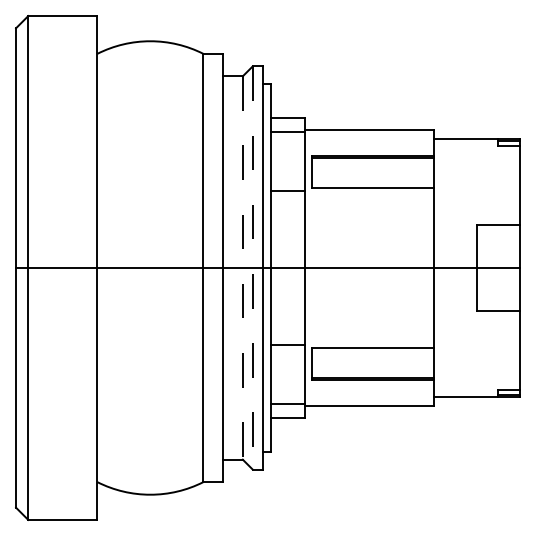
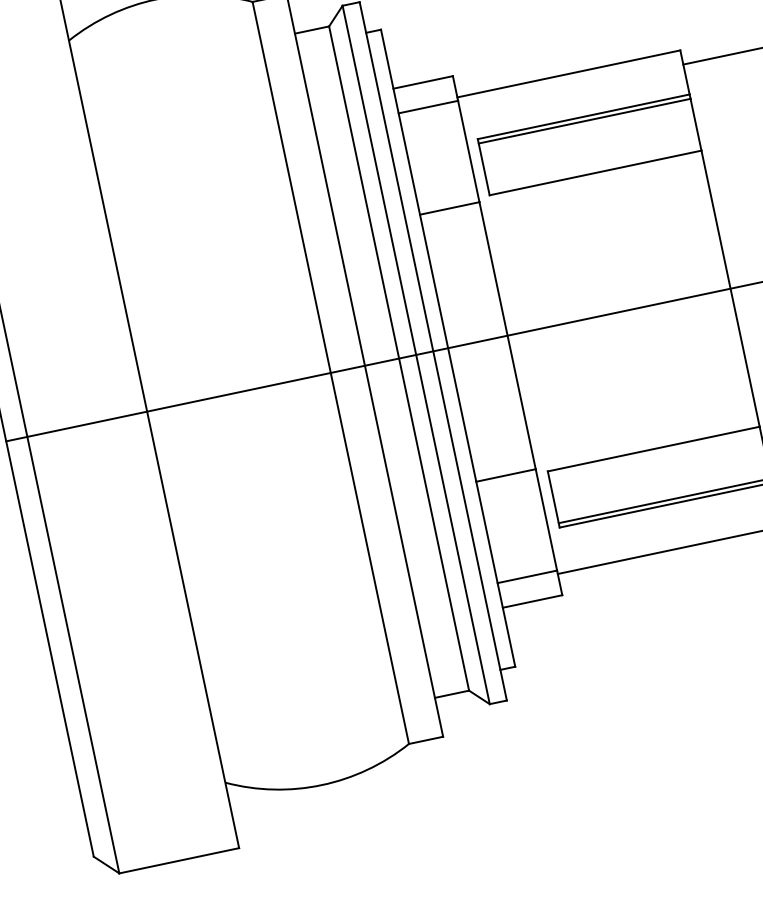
line: (242, 268) -> (398, 359), dashed -> solid
line: (252, 268) -> (416, 355), dashed -> solid

